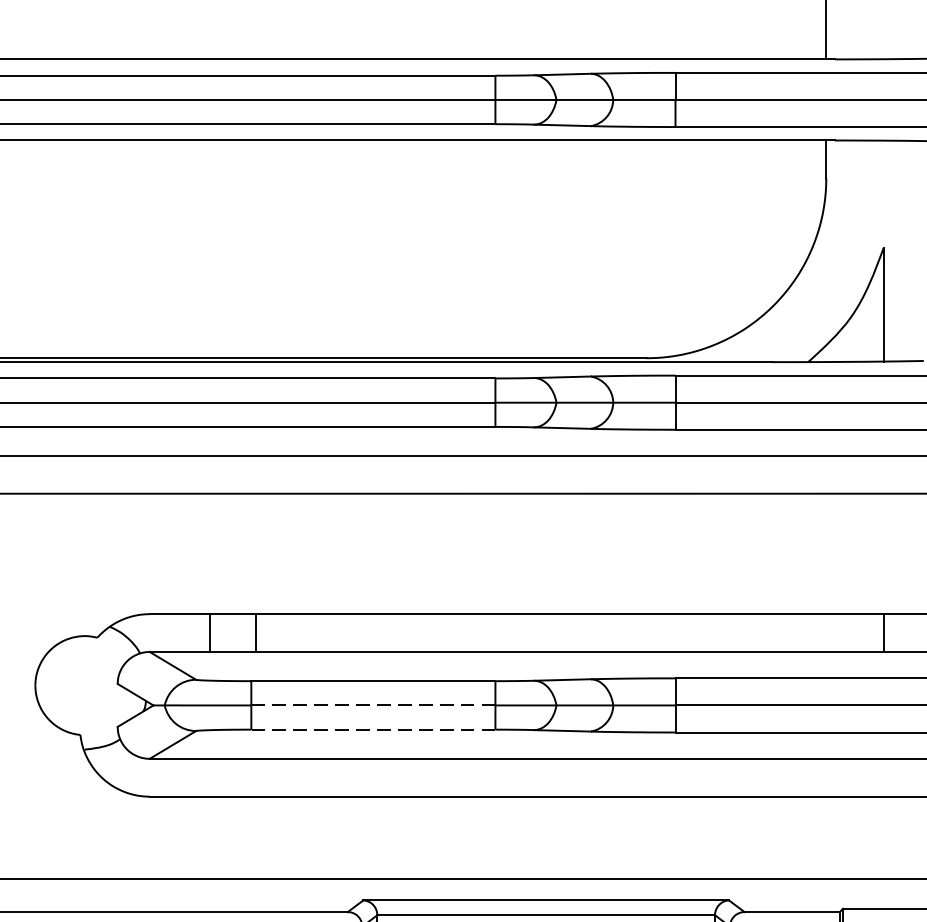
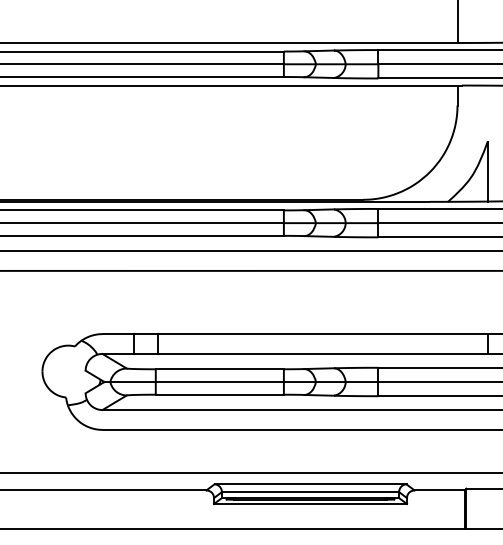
line: (372, 706) -> (219, 382), dashed -> solid
line: (372, 729) -> (219, 394), dashed -> solid

